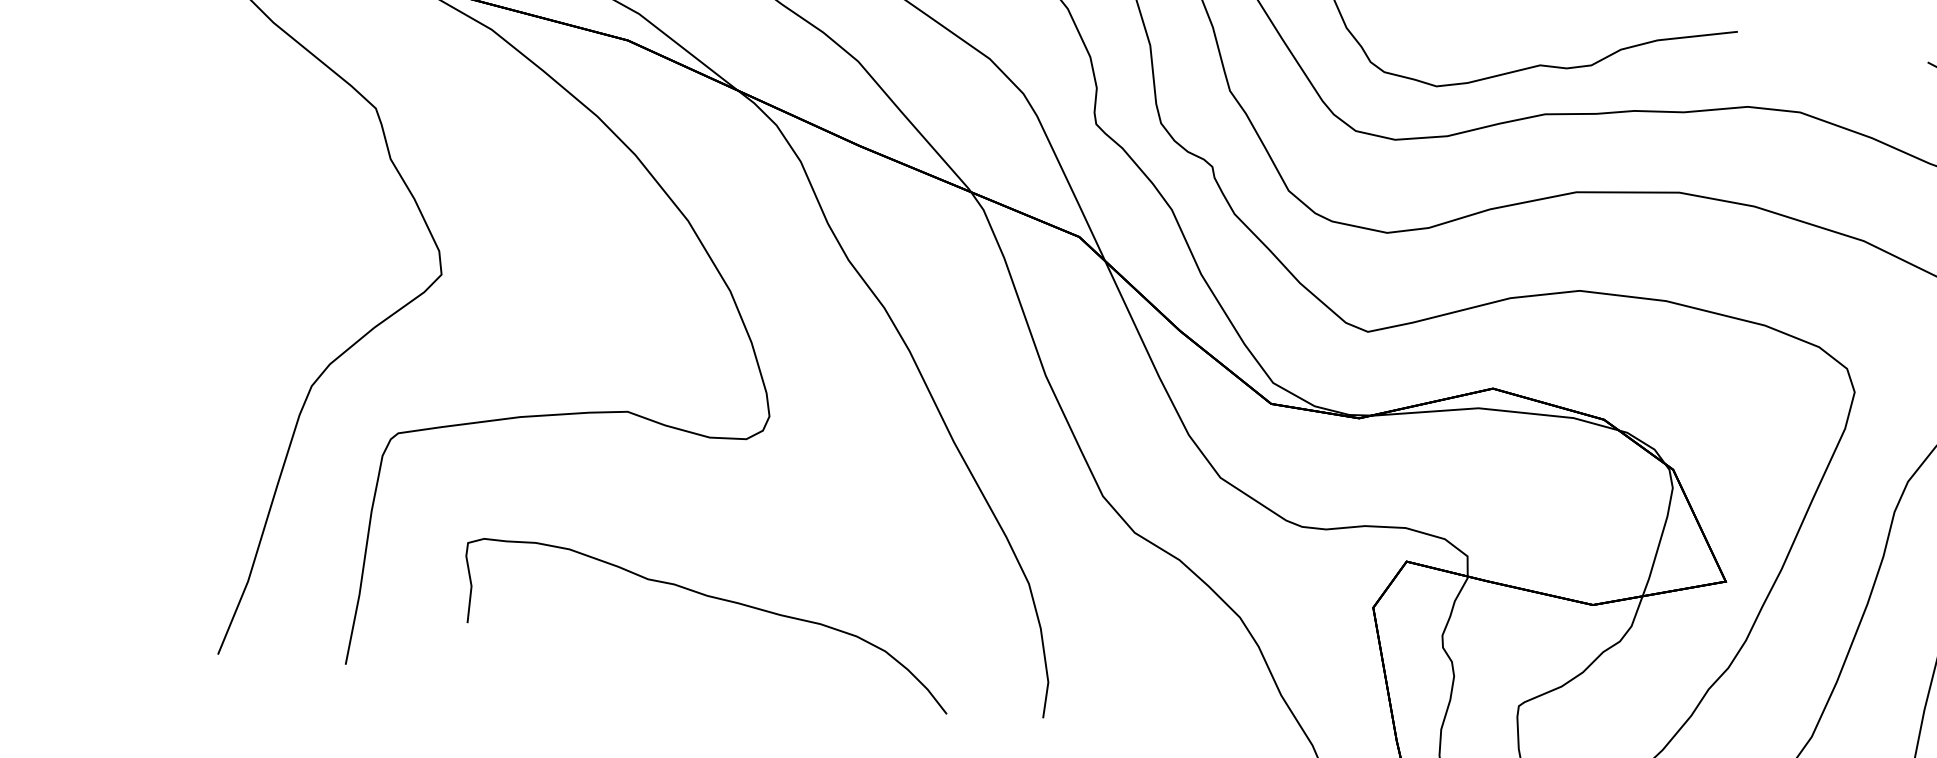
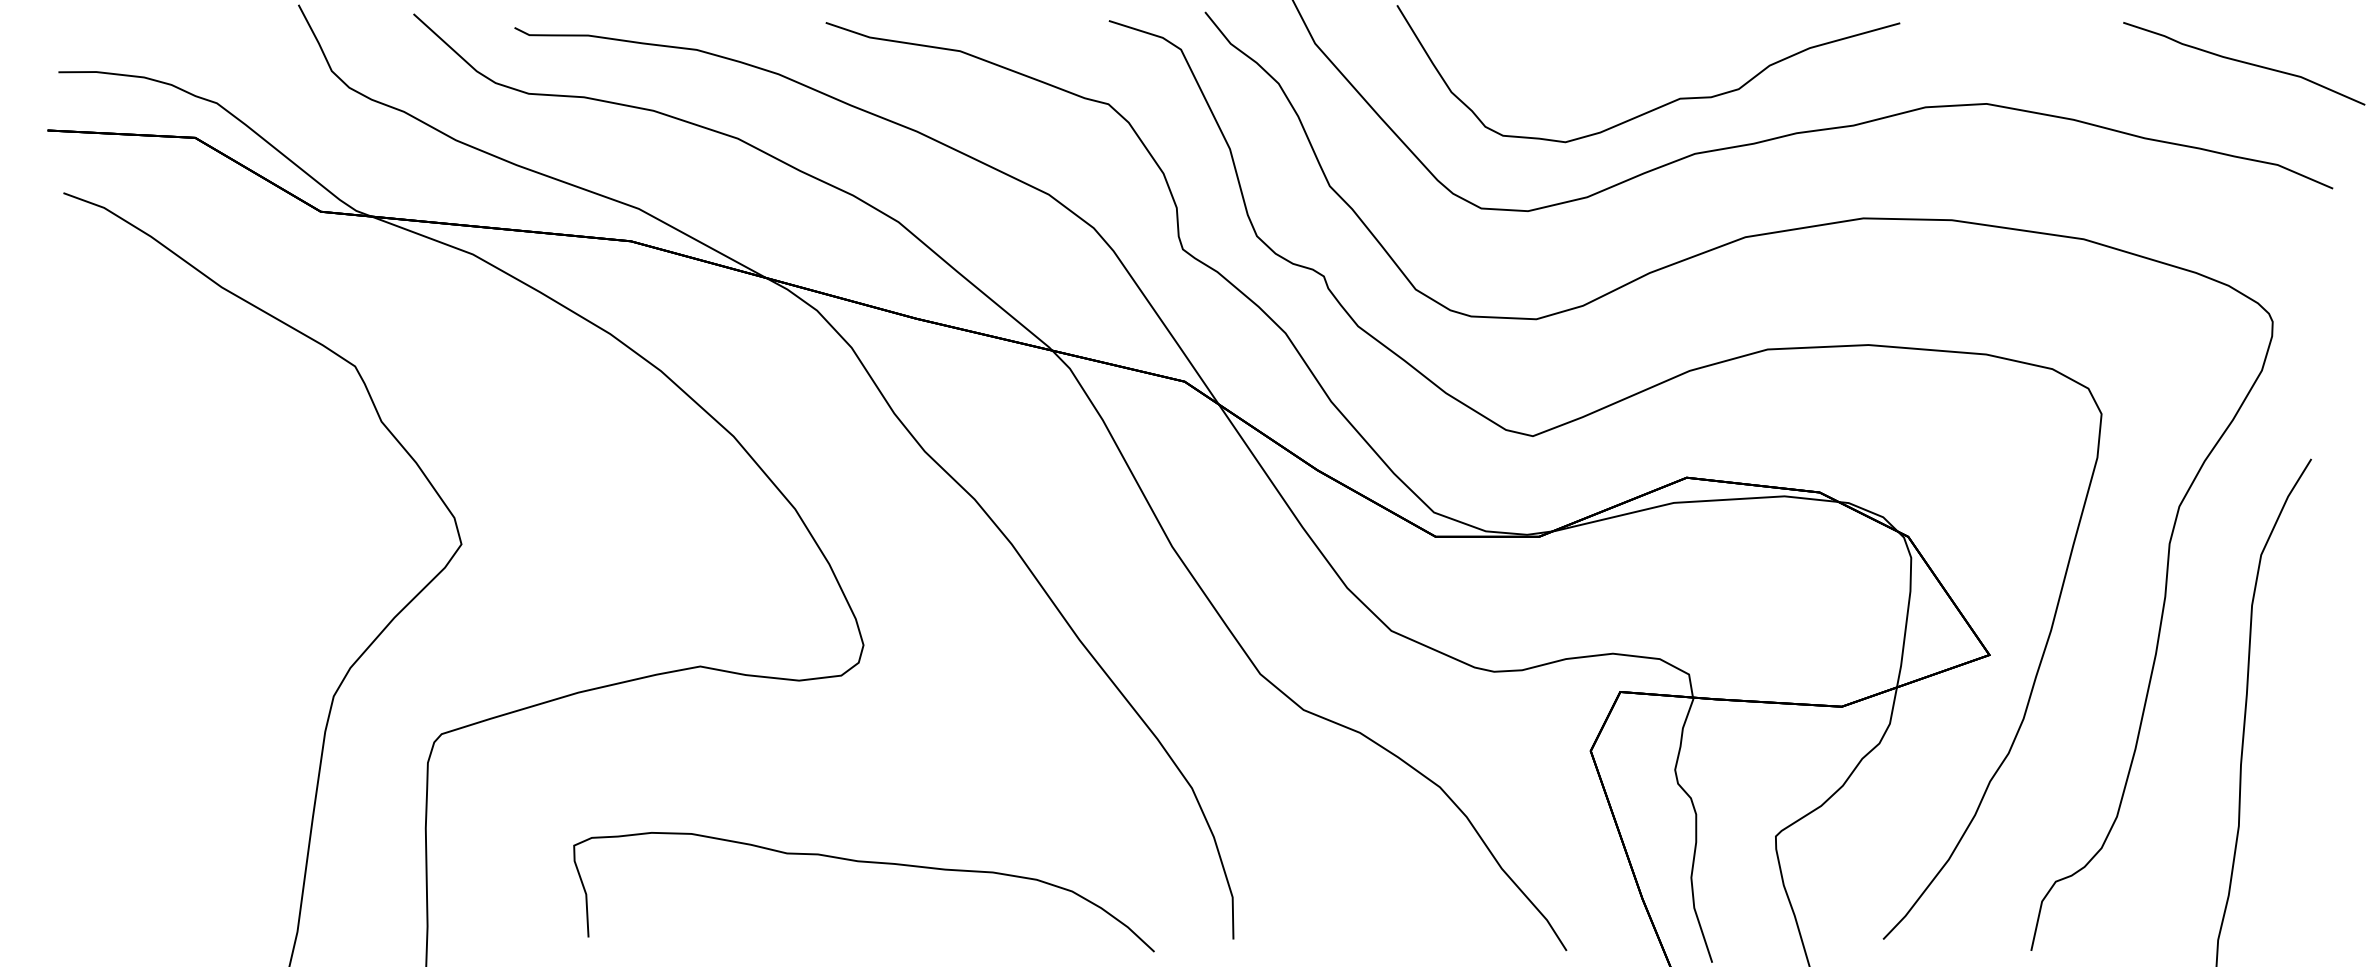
curve: (717, 599) -> (870, 863), moved

